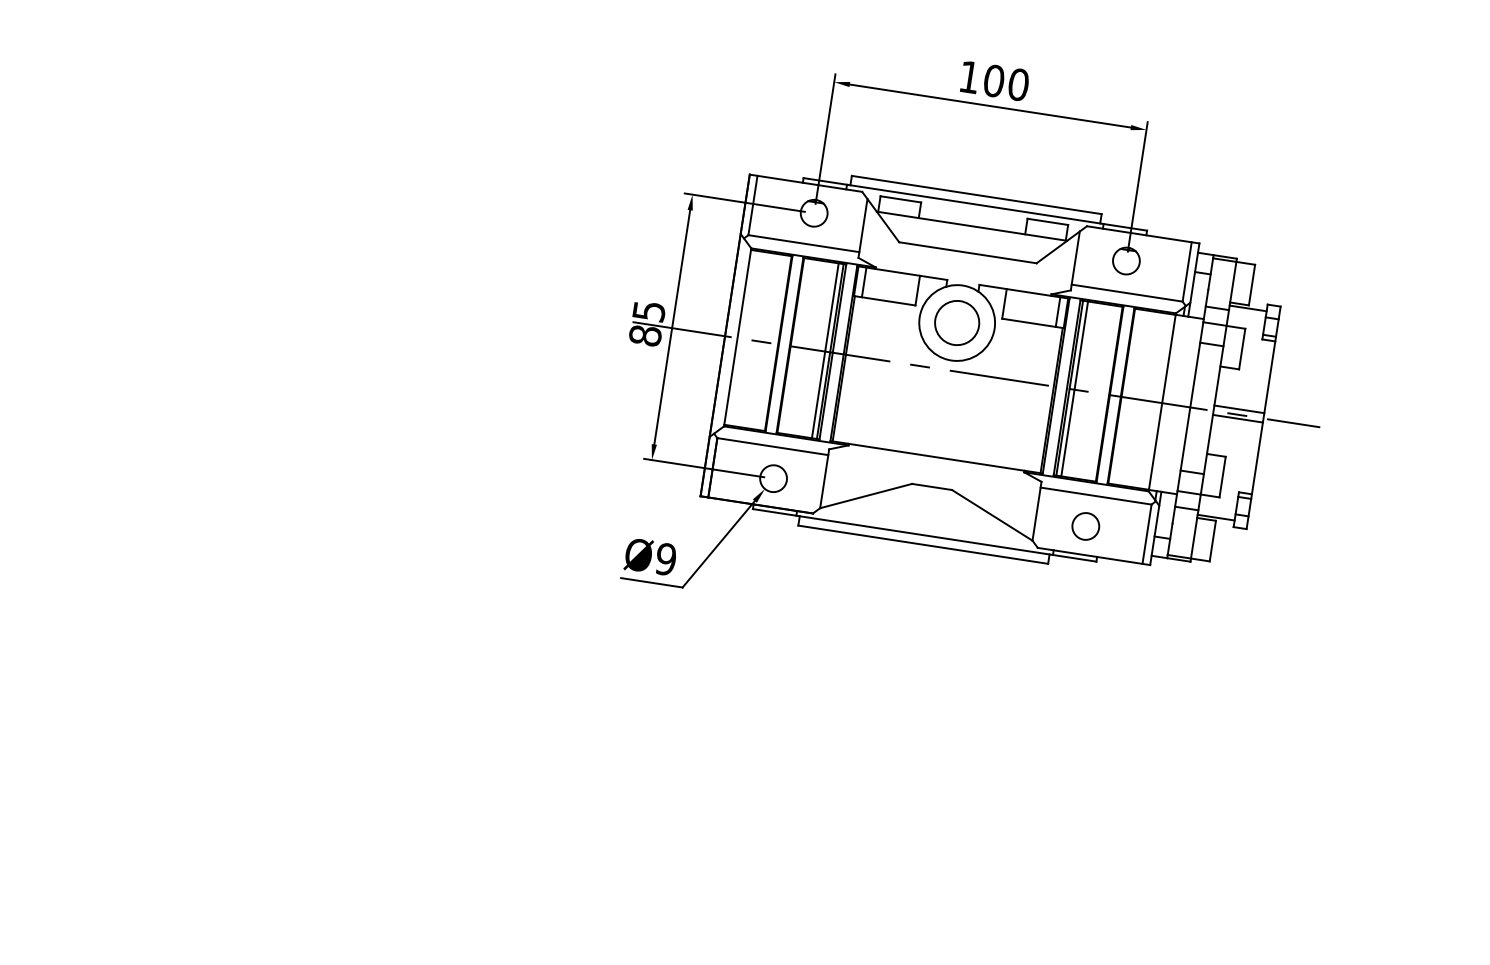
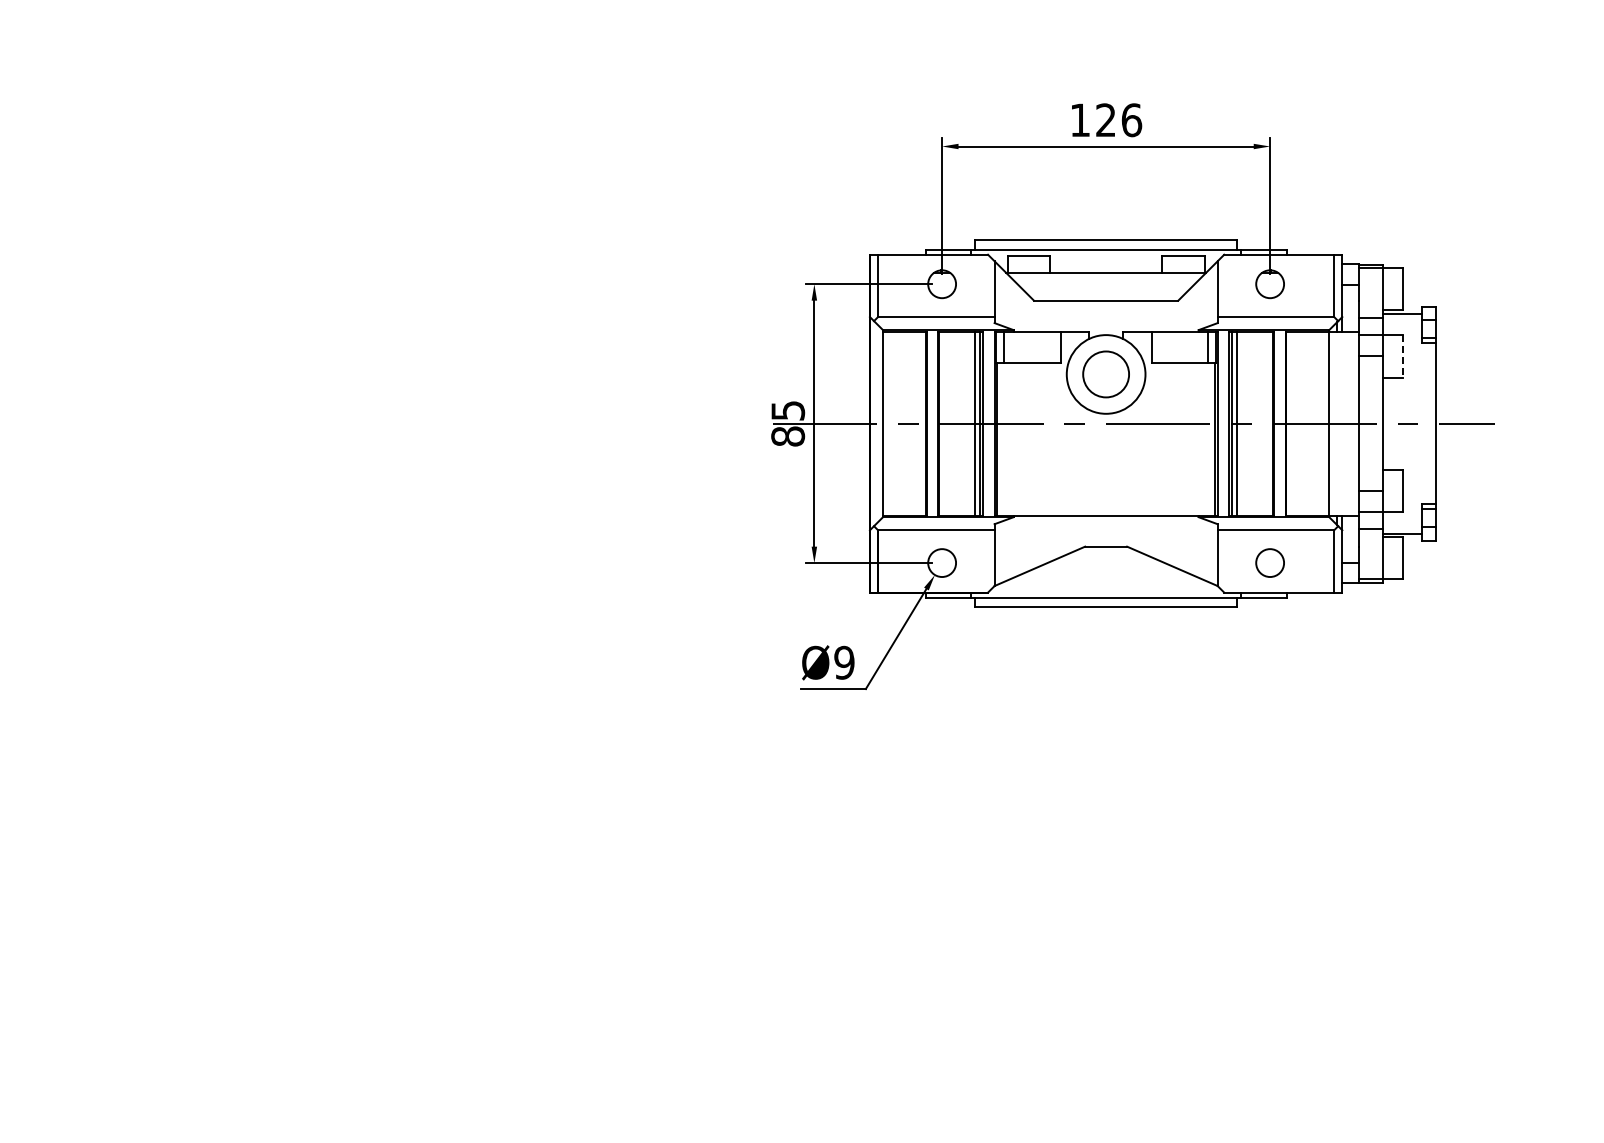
text: (1006, 83) -> (1119, 120), 100 -> 126
line: (1241, 349) -> (1402, 356), solid -> dashed
line: (1239, 409) -> (1409, 418), removed
line: (1238, 418) -> (1409, 428), removed

